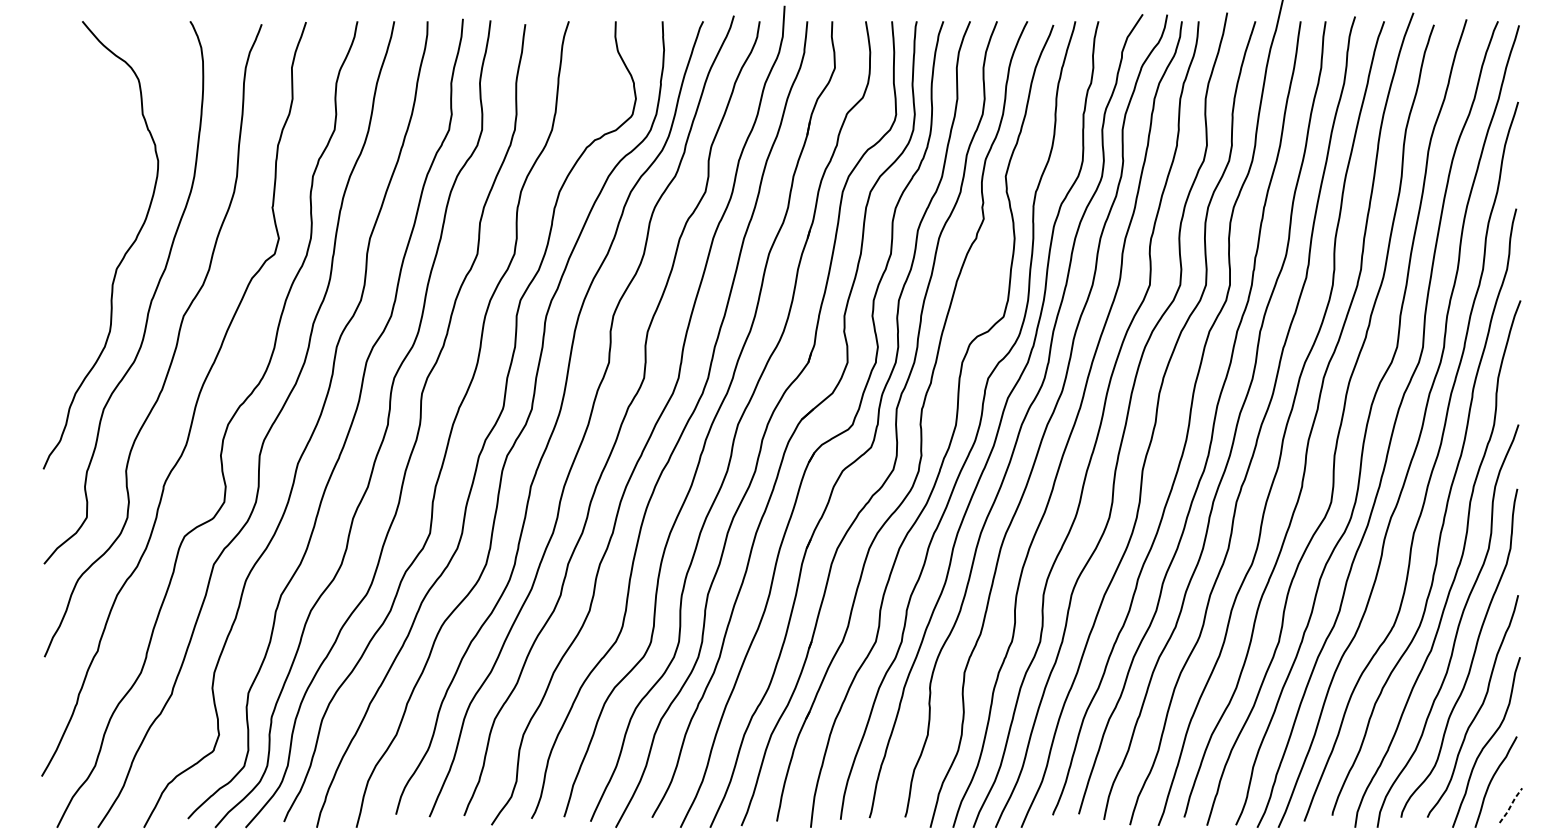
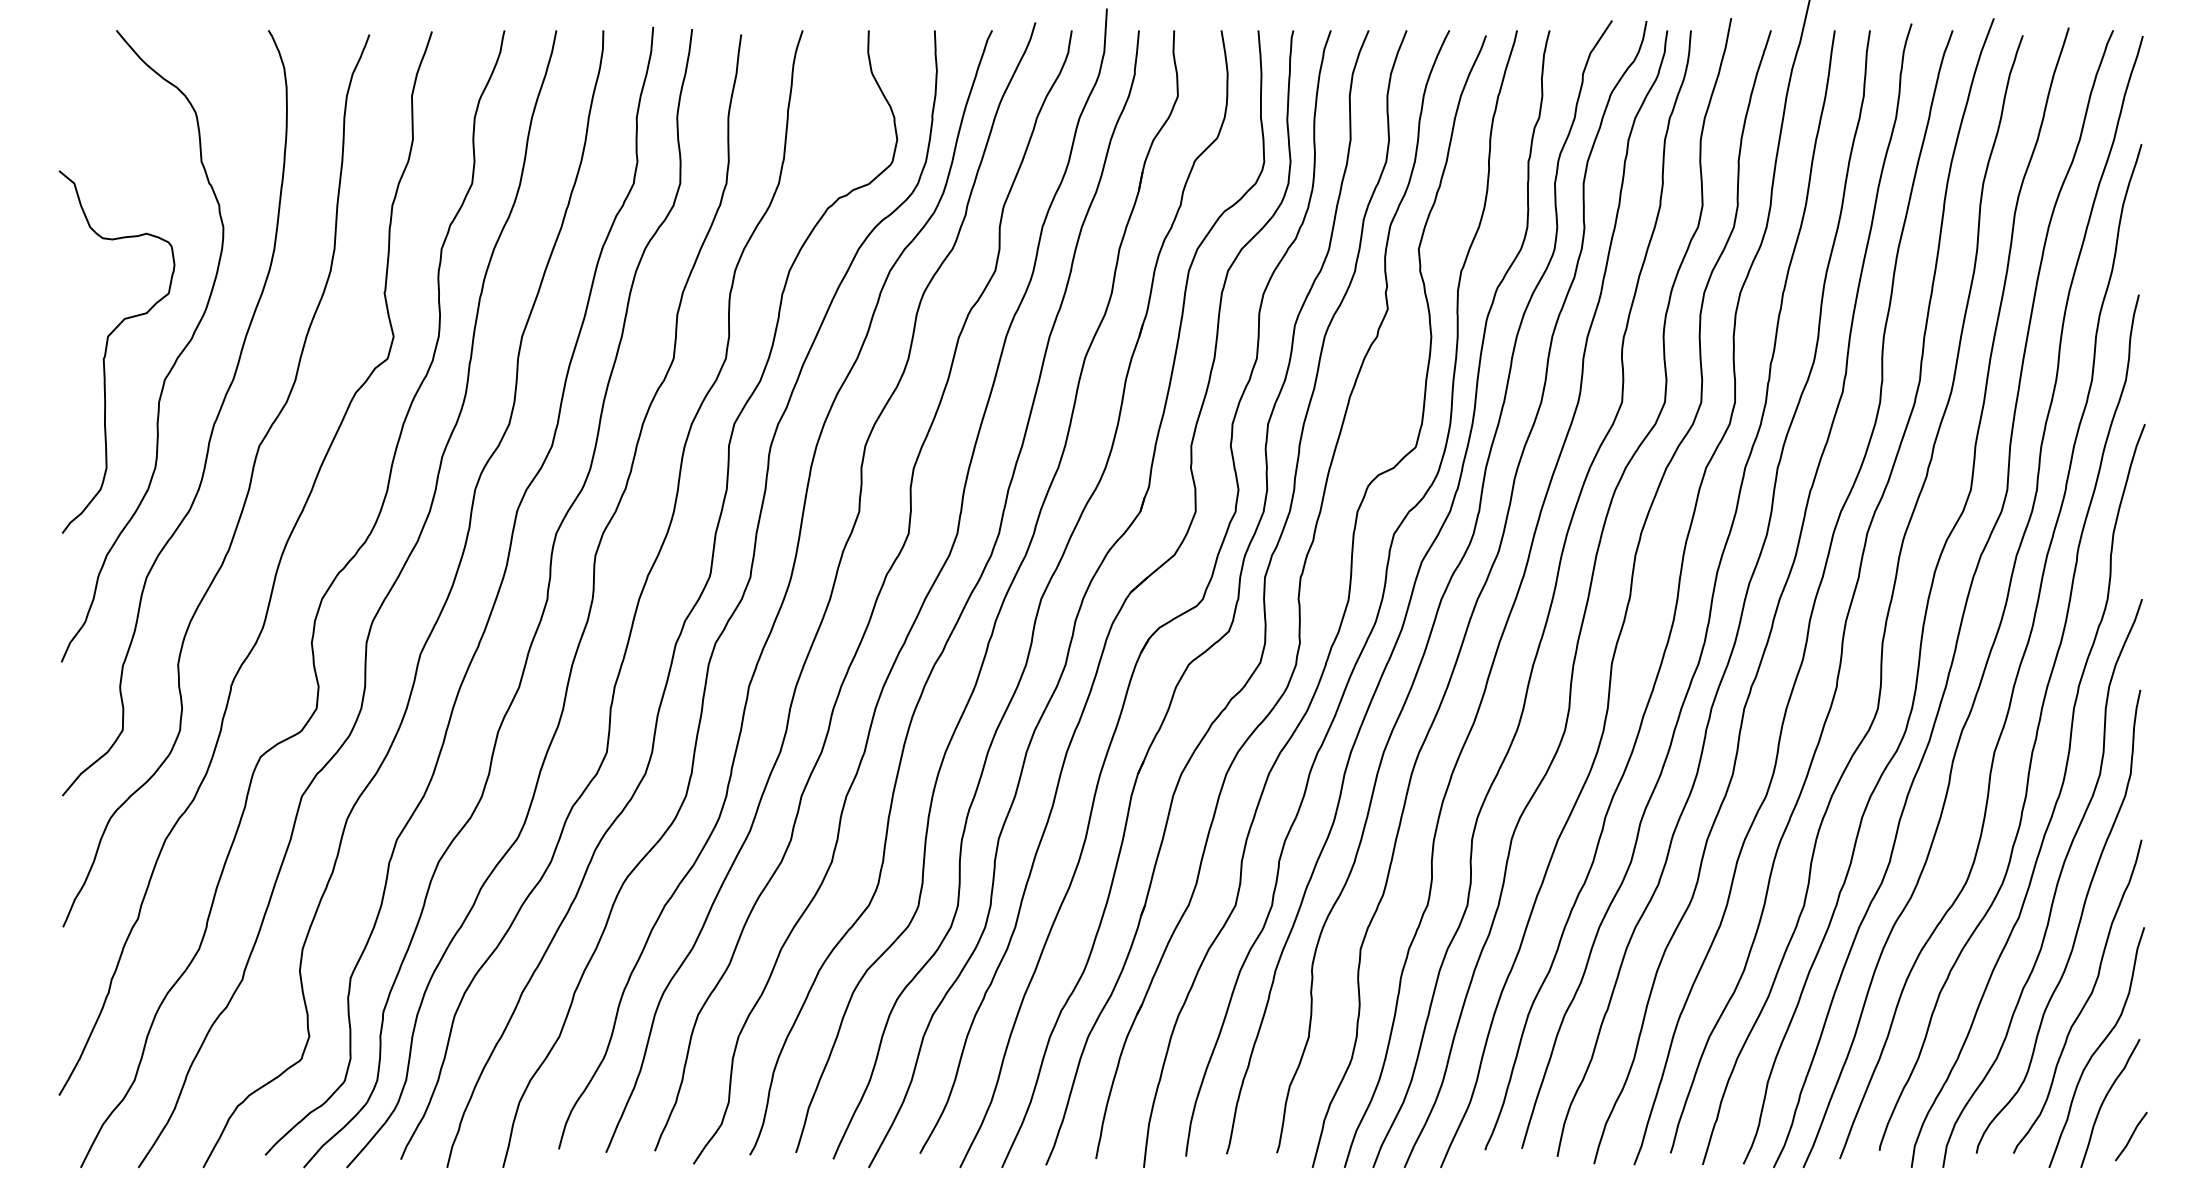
curve: (76, 246) -> (107, 348), added
line: (1511, 805) -> (2131, 1136), dashed -> solid

